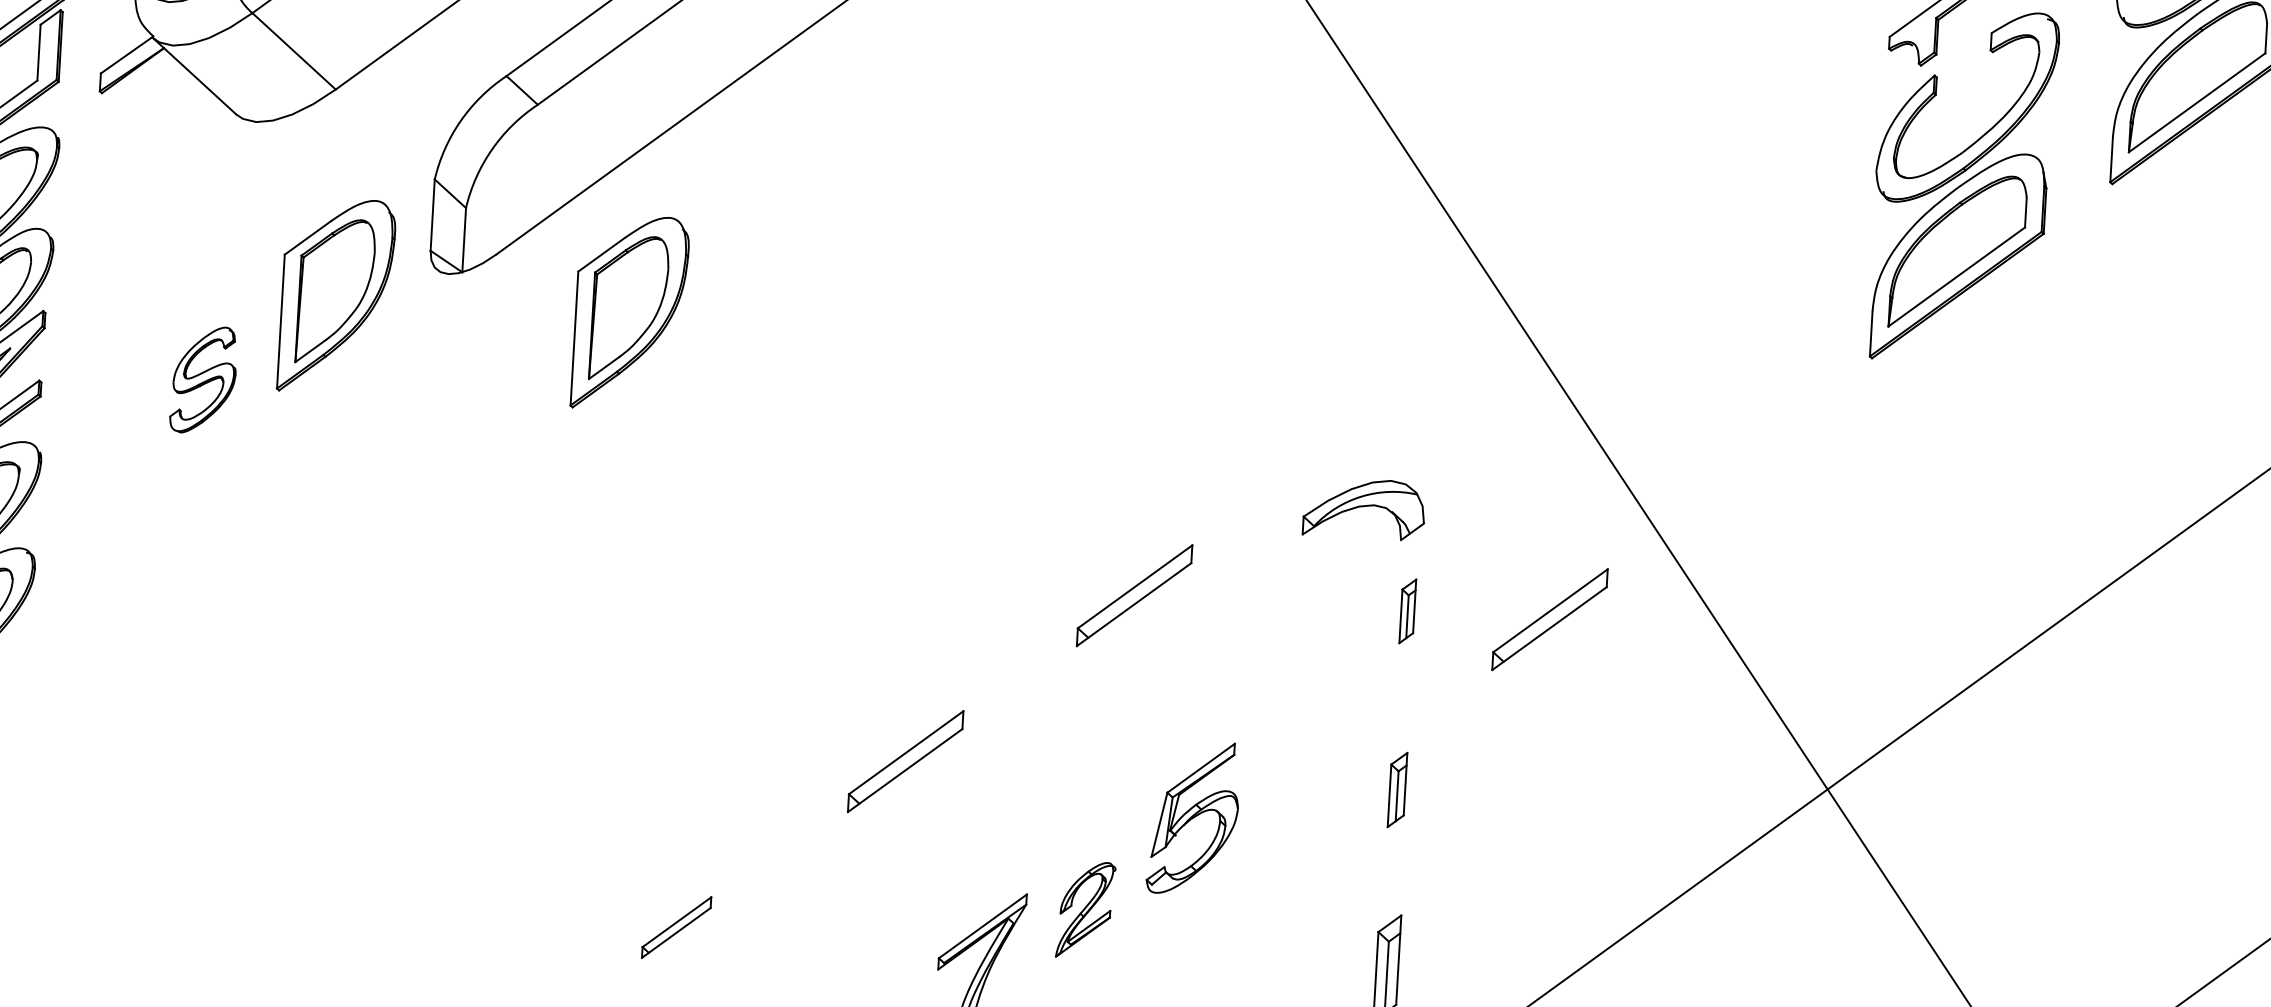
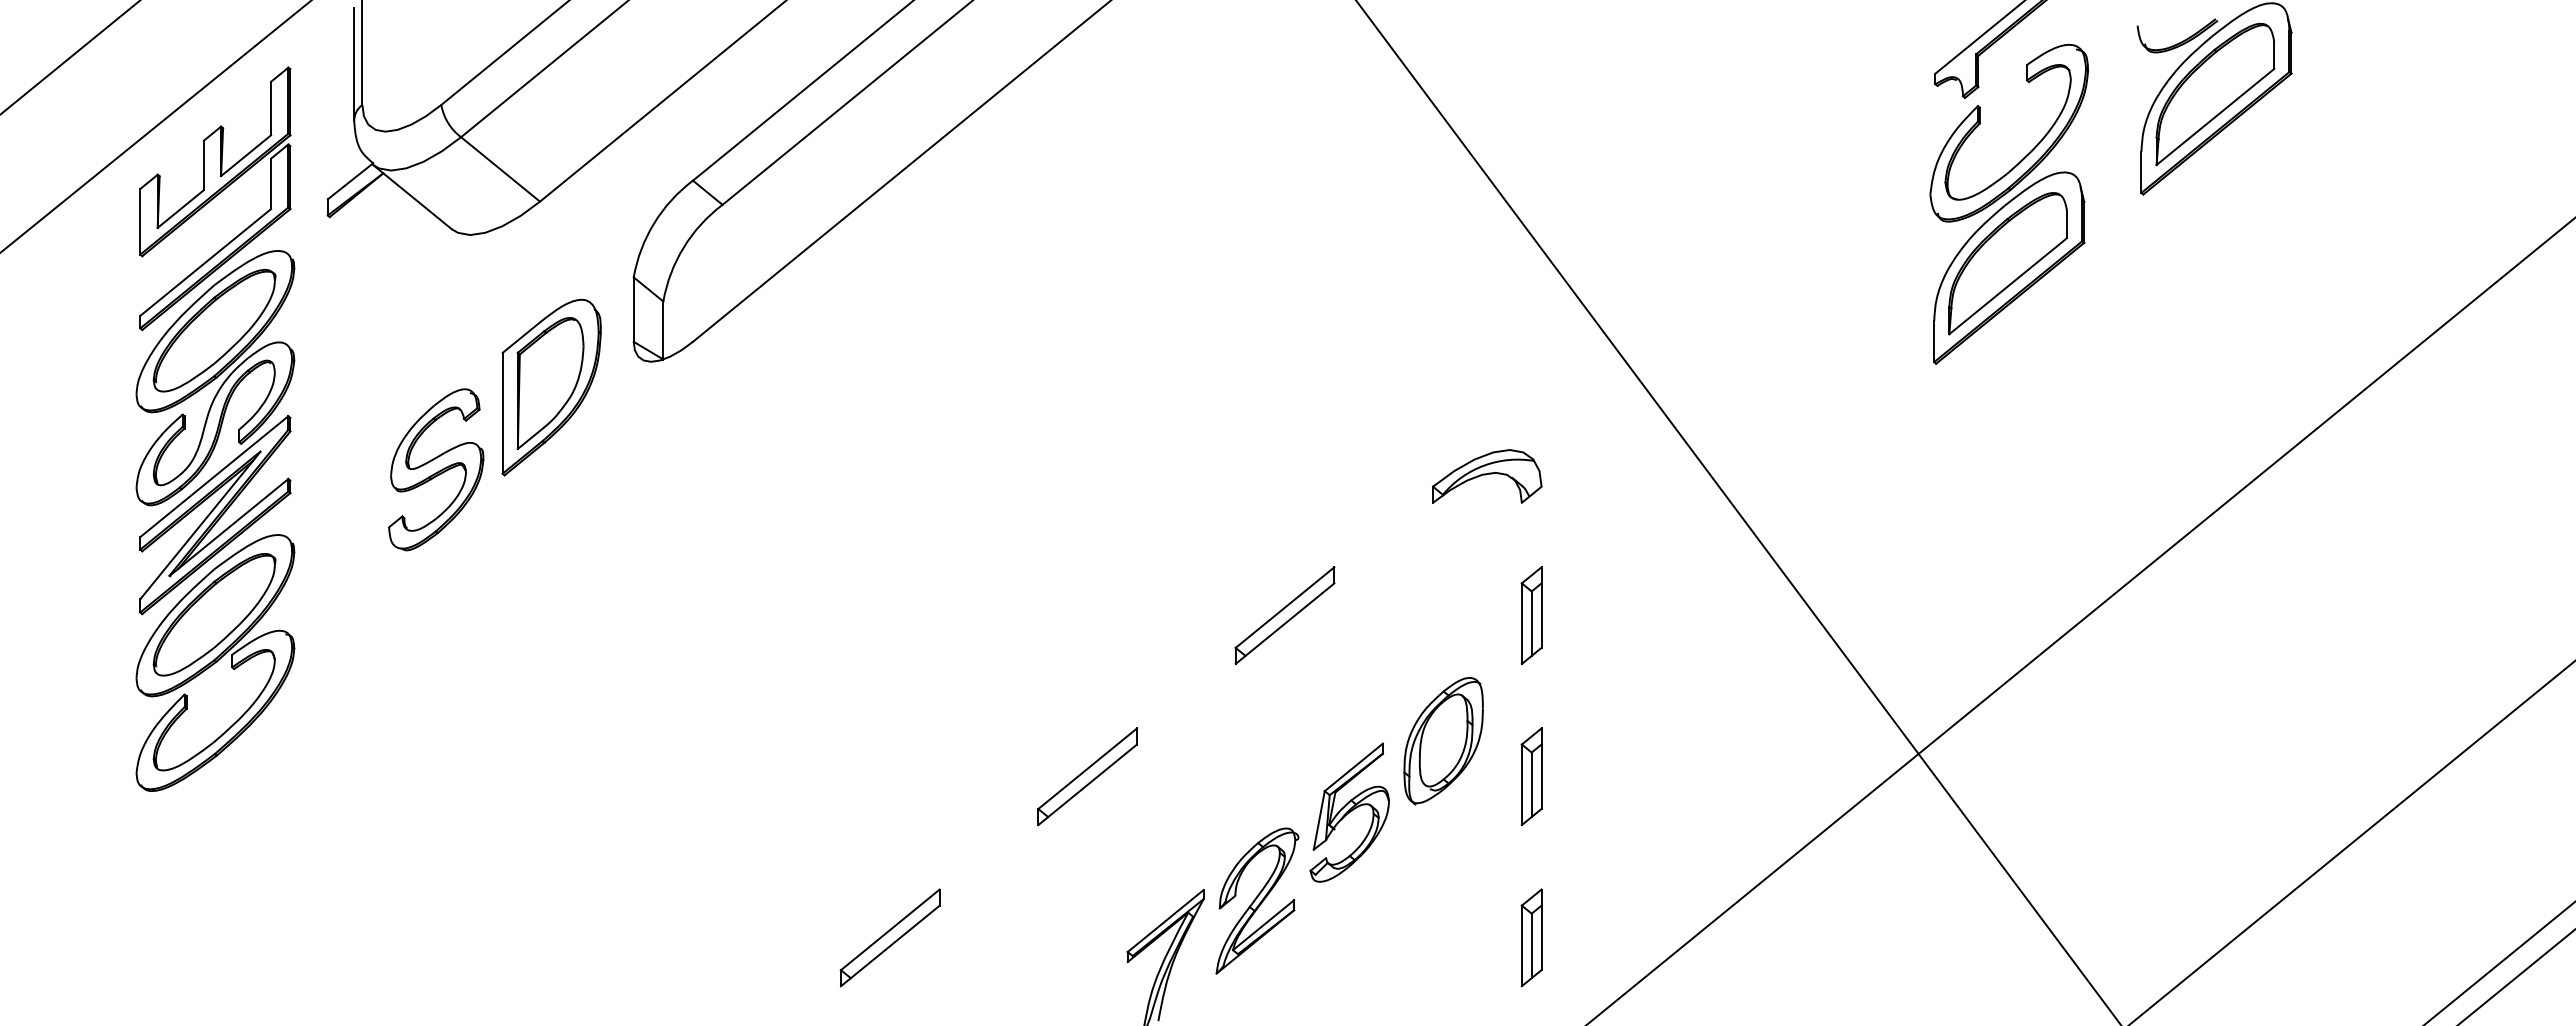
part: (630, 313) -> (816, 387), removed
part: (203, 379) -> (436, 469), size x1.67
part: (1364, 508) -> (1487, 476), moved
part: (1407, 611) -> (1531, 615), size x1.67
part: (1549, 619) -> (1659, 615), removed
part: (1302, 745) -> (1443, 741), added
part: (1397, 789) -> (1531, 776), size x1.43
part: (1085, 909) -> (1257, 900), size x1.67
part: (675, 927) -> (889, 937), size x1.67

